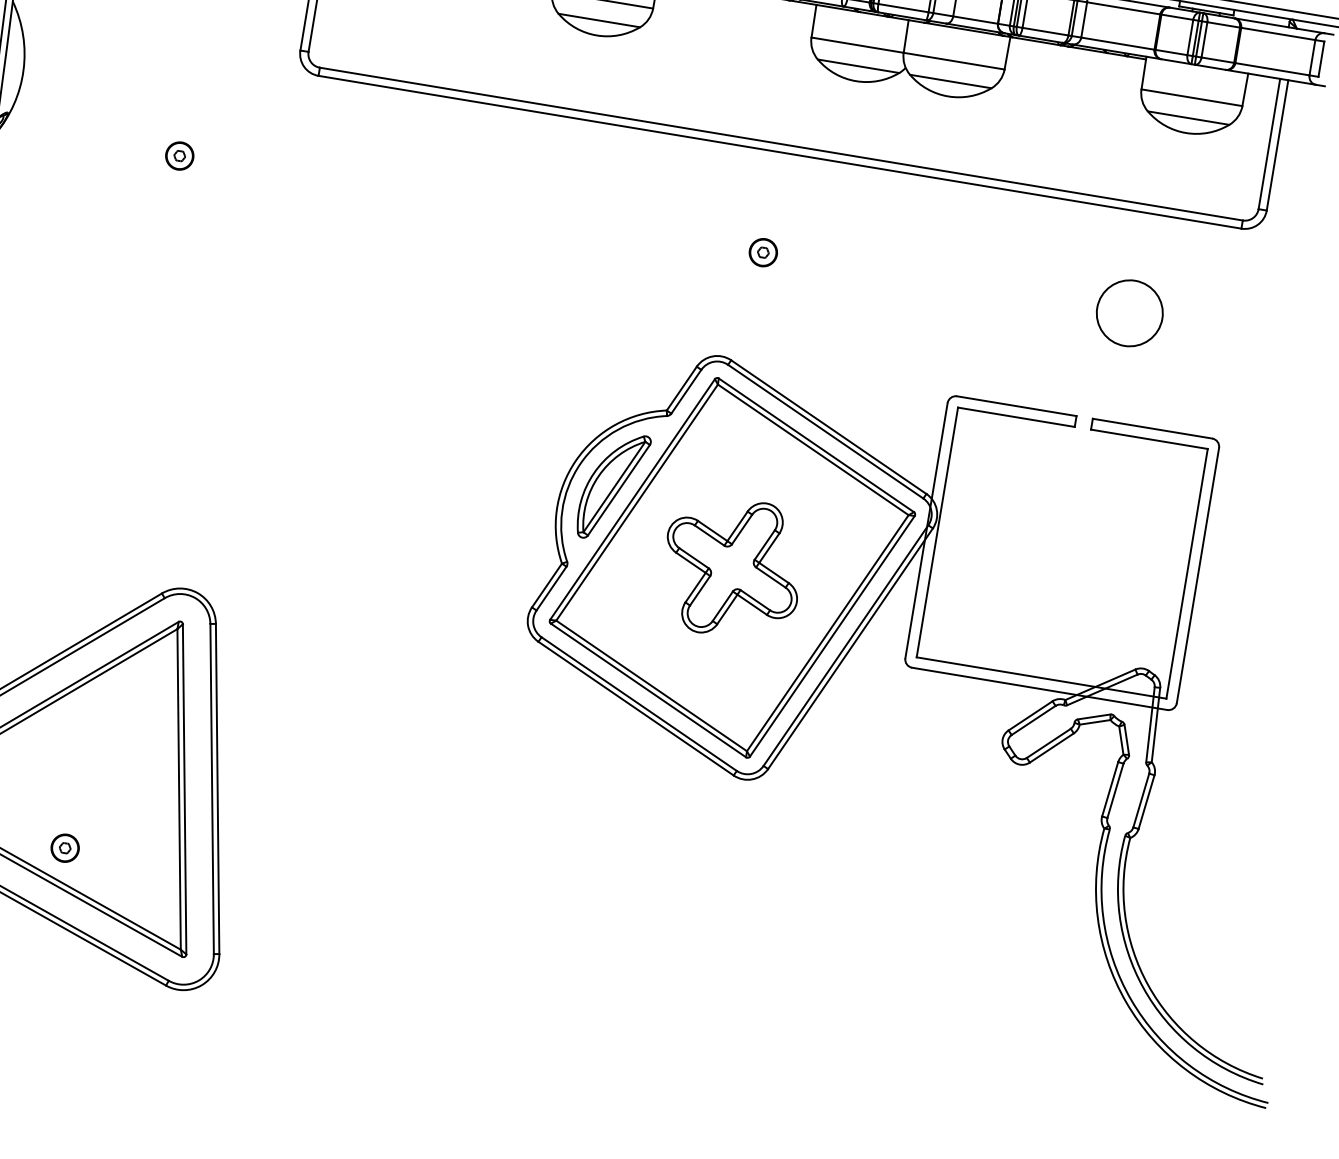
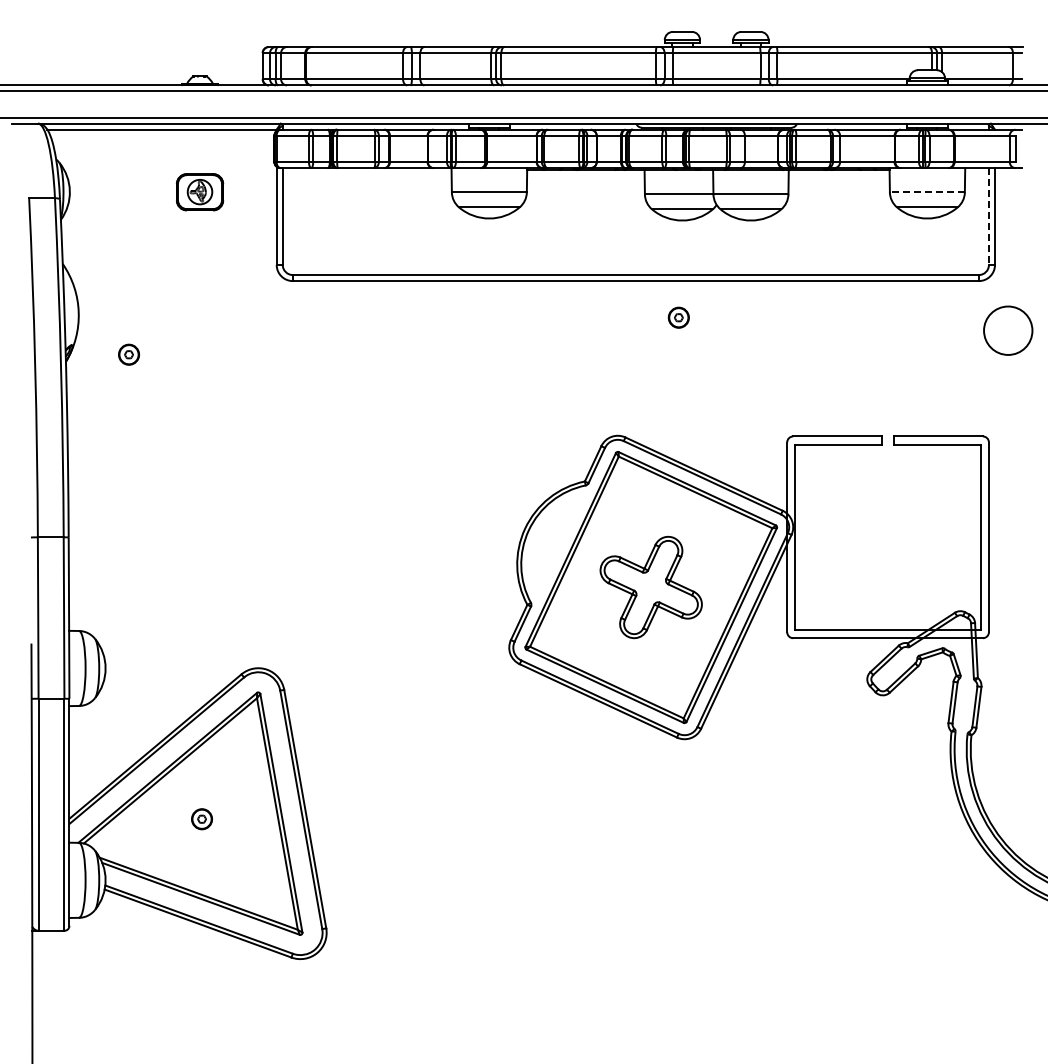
line: (1190, 97) -> (926, 192), solid -> dashed
line: (1268, 145) -> (988, 217), solid -> dashed
part: (179, 155) -> (128, 354), moved
part: (762, 252) -> (678, 317), moved
circle: (1130, 313) -> (1008, 330), moved
part: (613, 486) -> (555, 542), removed
part: (64, 848) -> (201, 819), moved

